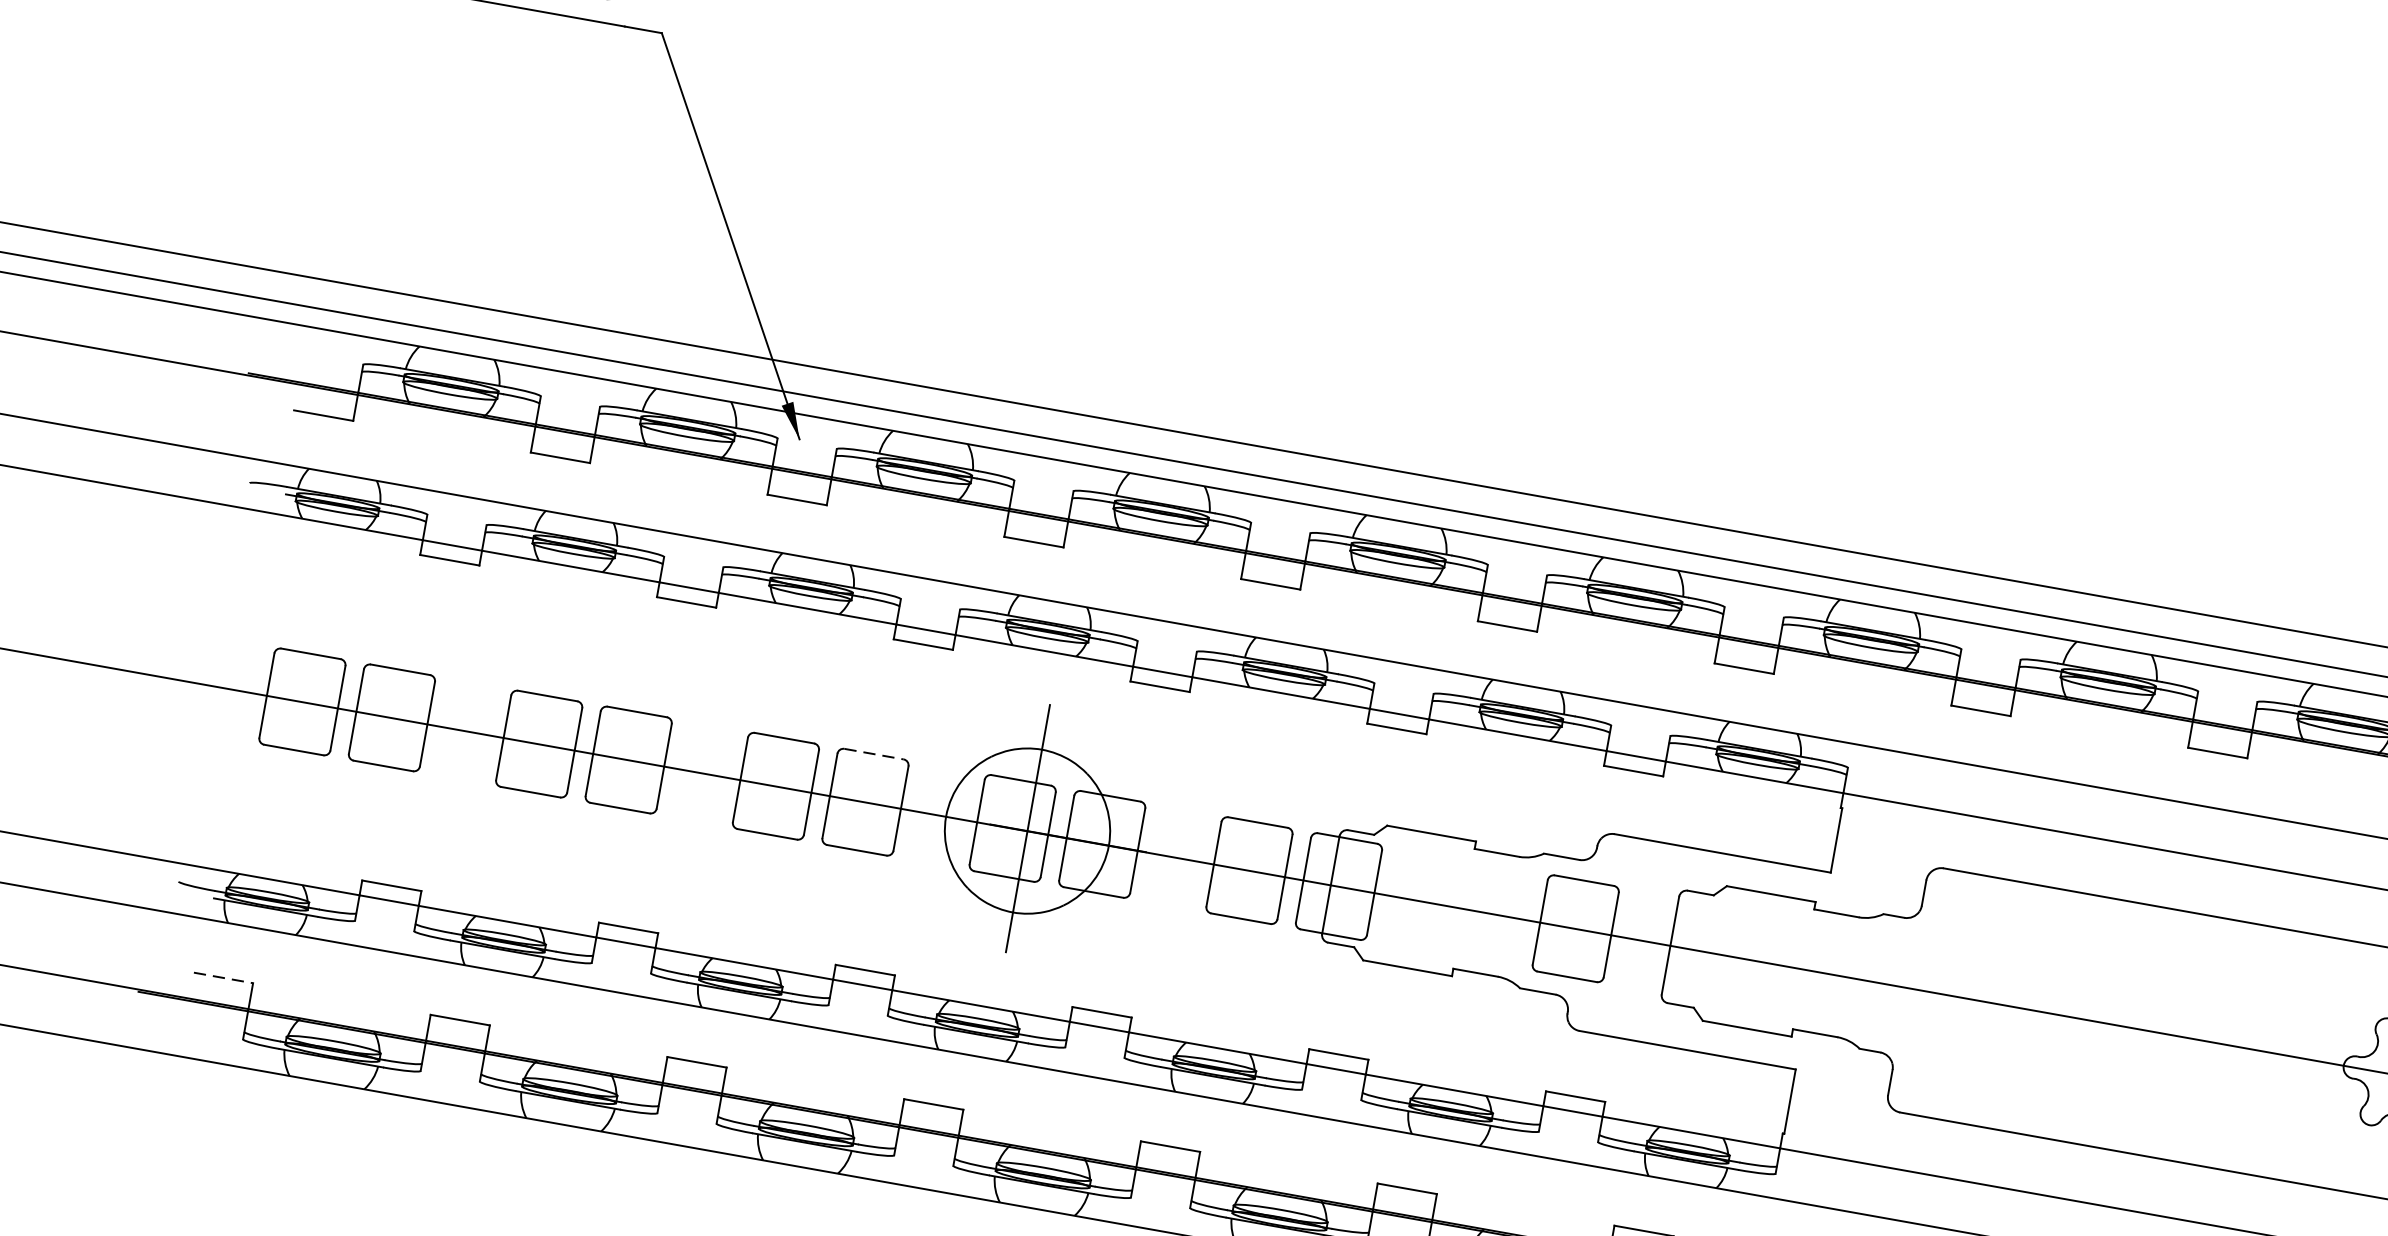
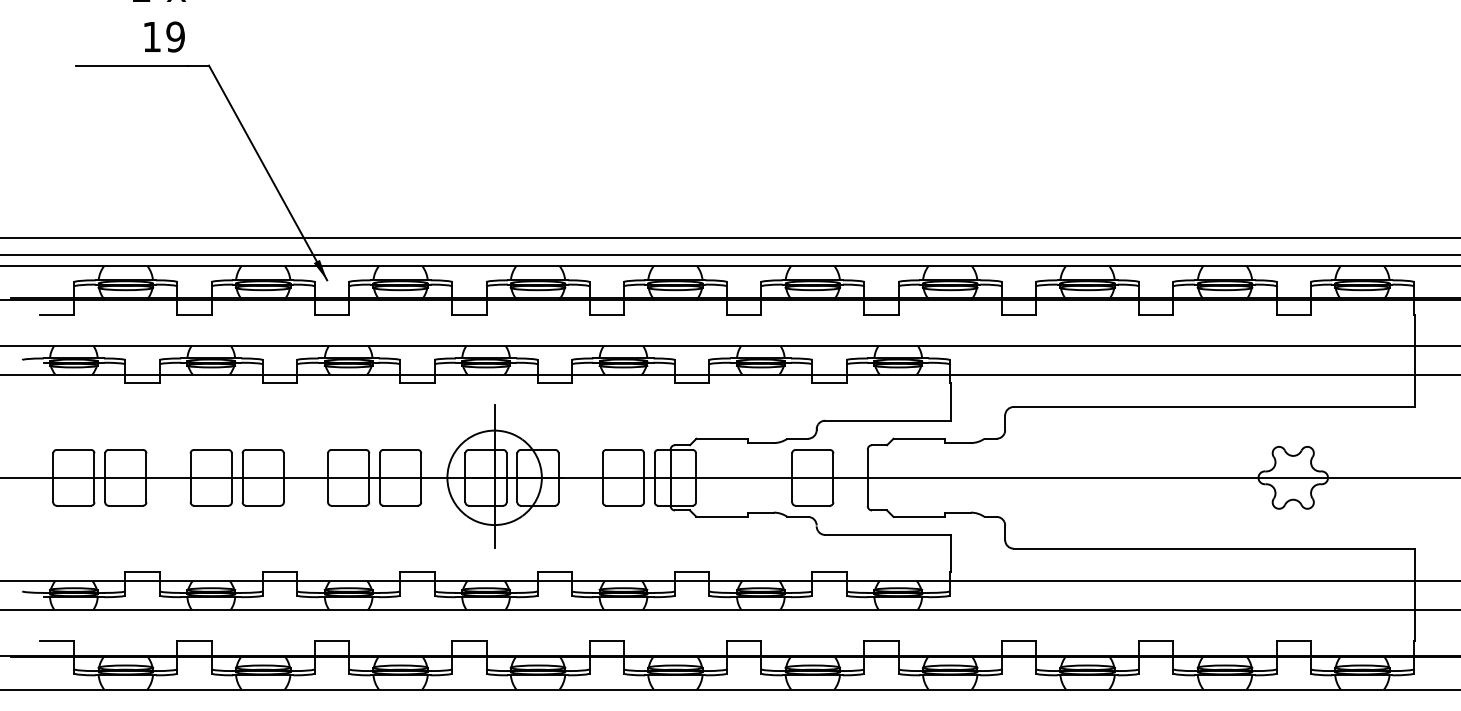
line: (875, 753) -> (401, 449), dashed -> solid
line: (223, 978) -> (57, 641), dashed -> solid

